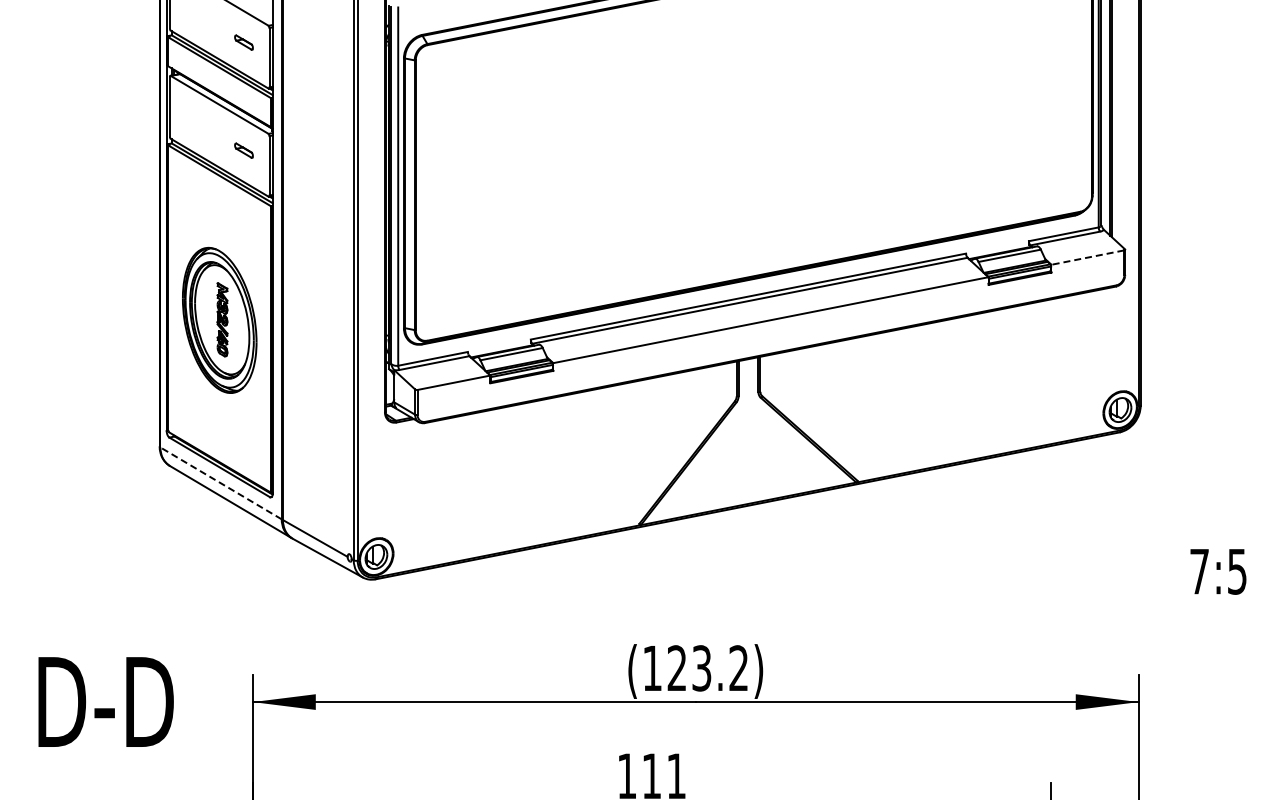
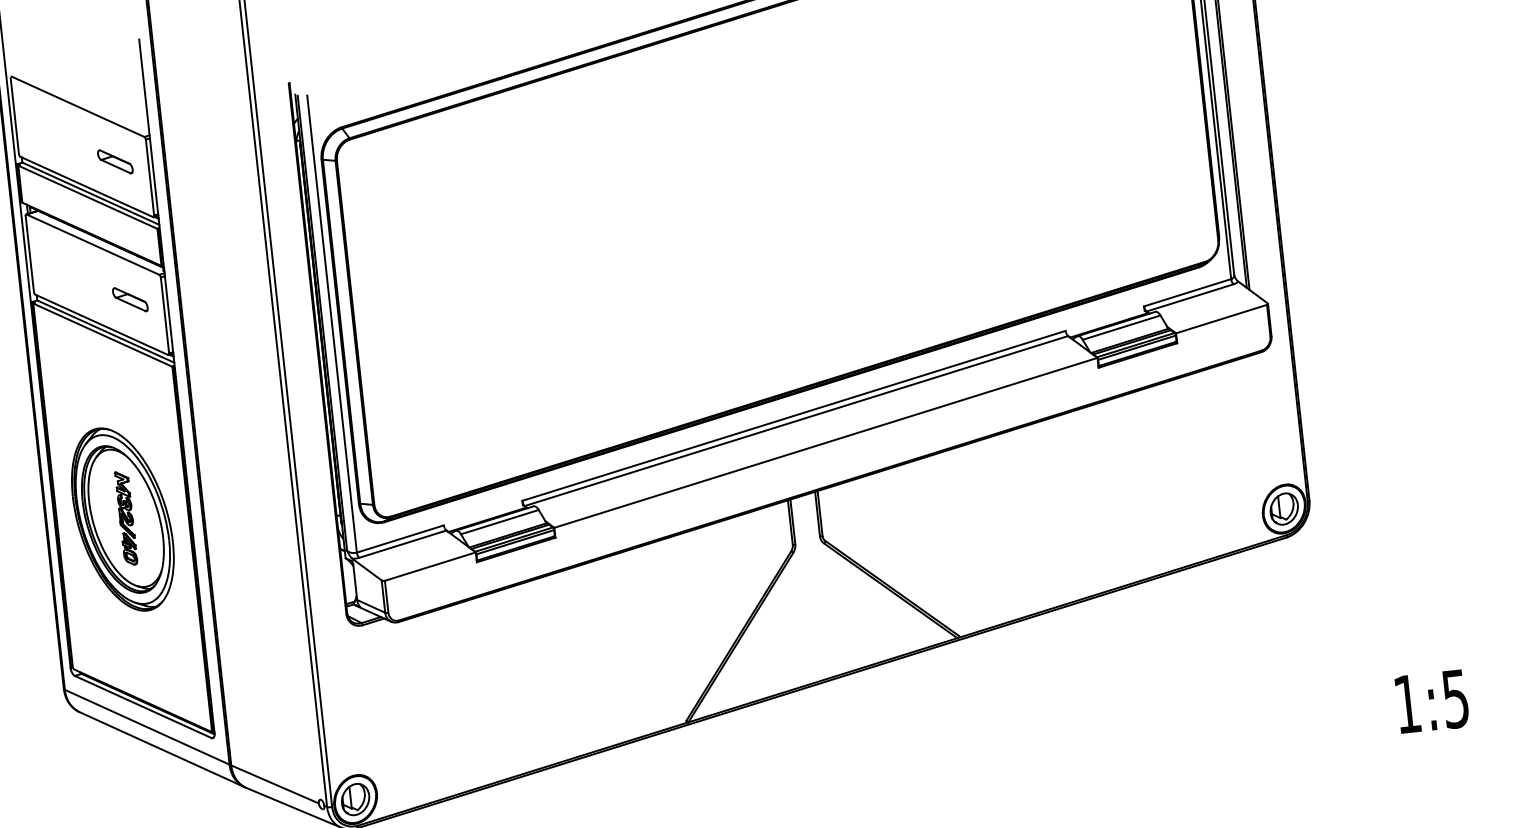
part: (243, 42) -> (114, 161), size x1.43
part: (243, 150) -> (129, 299), size x1.43
line: (1087, 257) -> (1221, 319), dashed -> solid
line: (221, 483) -> (147, 727), dashed -> solid
text: (1199, 571) -> (1407, 704), 7:5 -> 1:5

